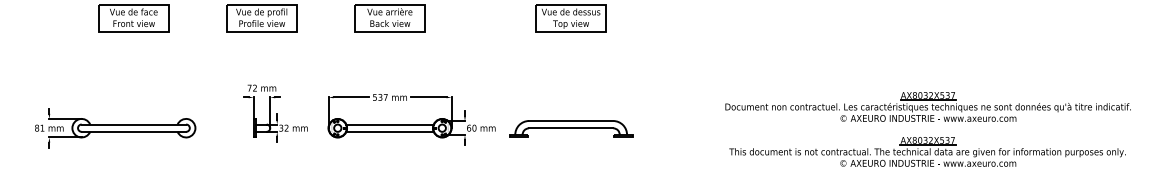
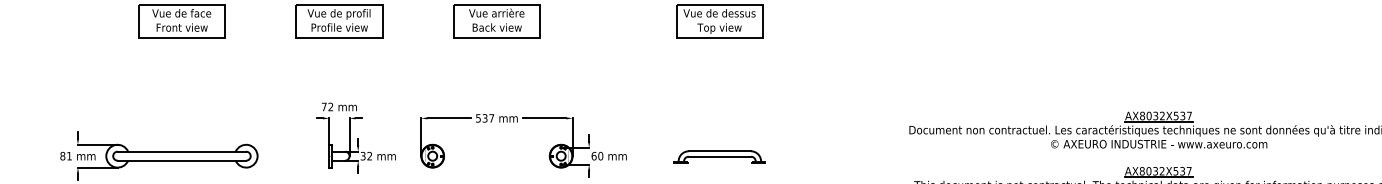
line: (389, 124) -> (496, 151), removed
part: (571, 128) -> (720, 156), size x0.6
line: (389, 131) -> (496, 160), removed

